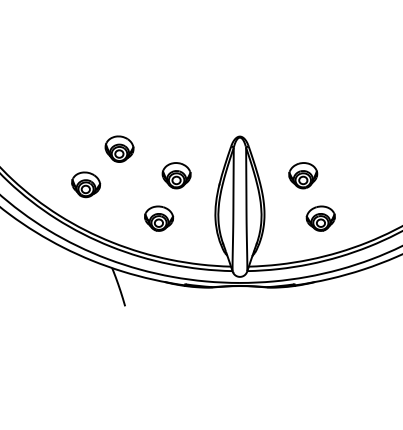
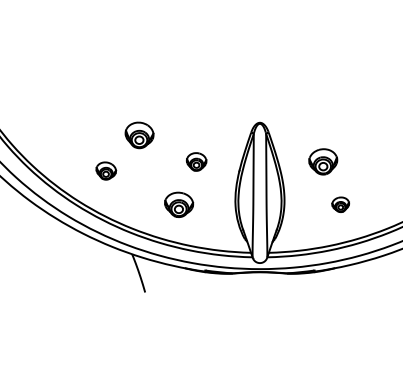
part: (176, 175) -> (196, 161), size x0.7
part: (86, 184) -> (106, 170), size x0.7
part: (320, 218) -> (340, 204), size x0.6

